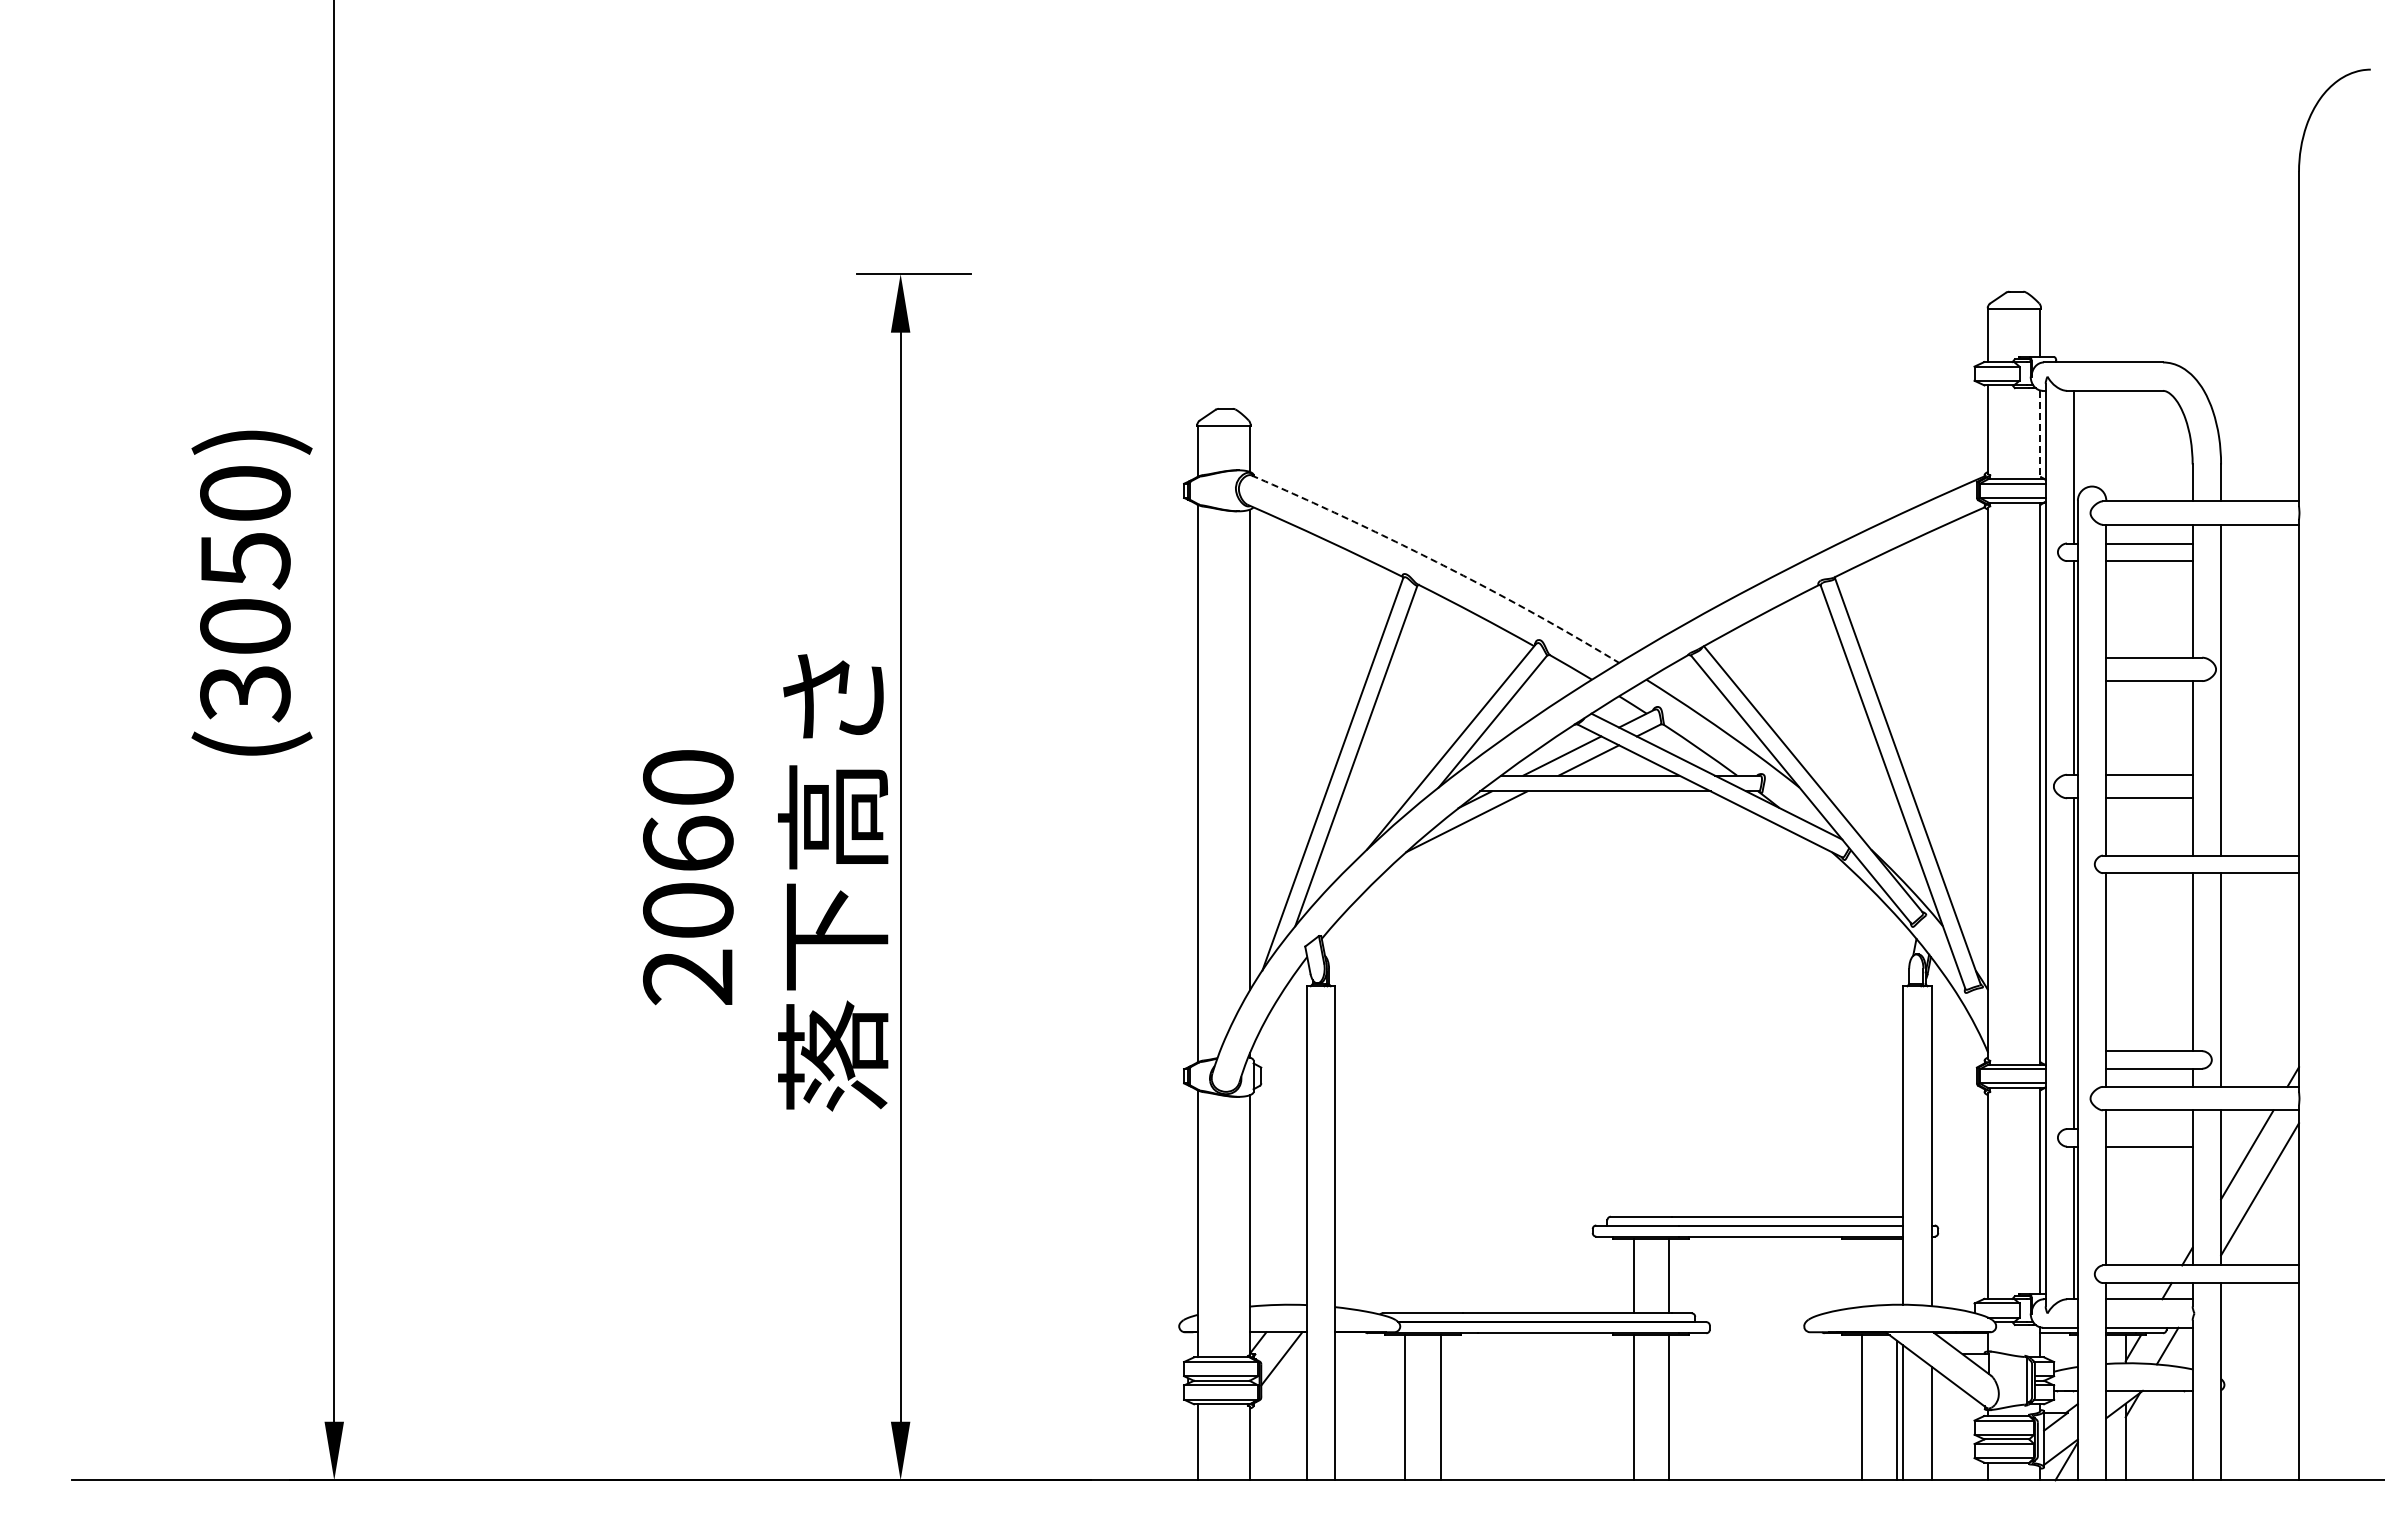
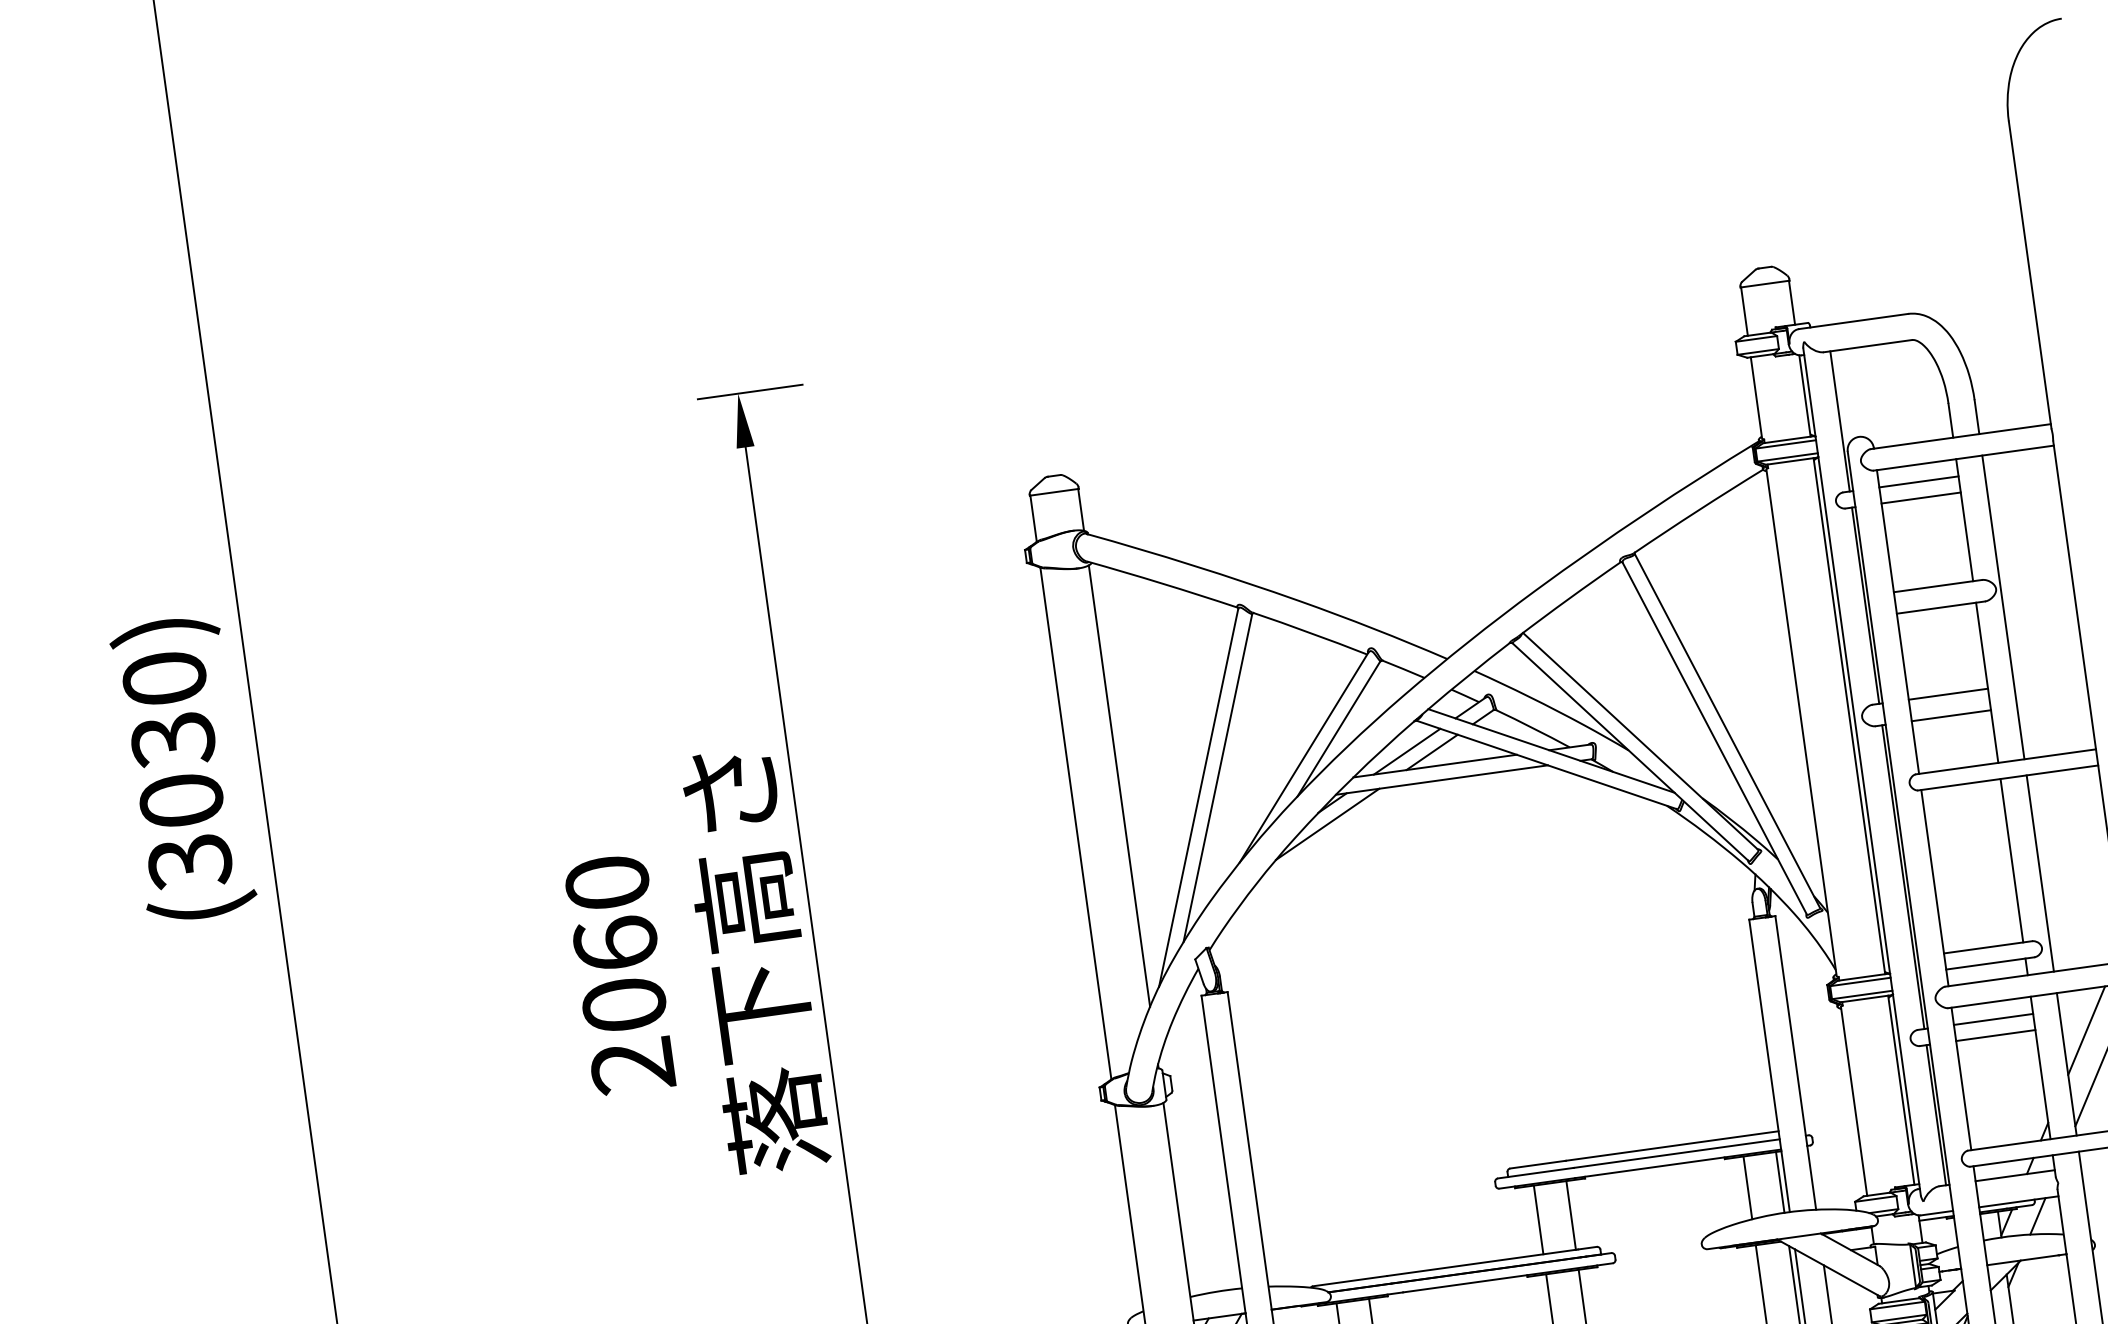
line: (2040, 435) -> (1805, 396), dashed -> solid
text: (245, 561) -> (173, 740), (3050) -> (3030)
line: (1439, 563) -> (1269, 590), dashed -> solid
line: (2149, 1129) -> (1993, 1019), added
line: (1897, 1271) -> (1780, 1182), added
line: (1861, 1272) -> (1747, 1187), added

